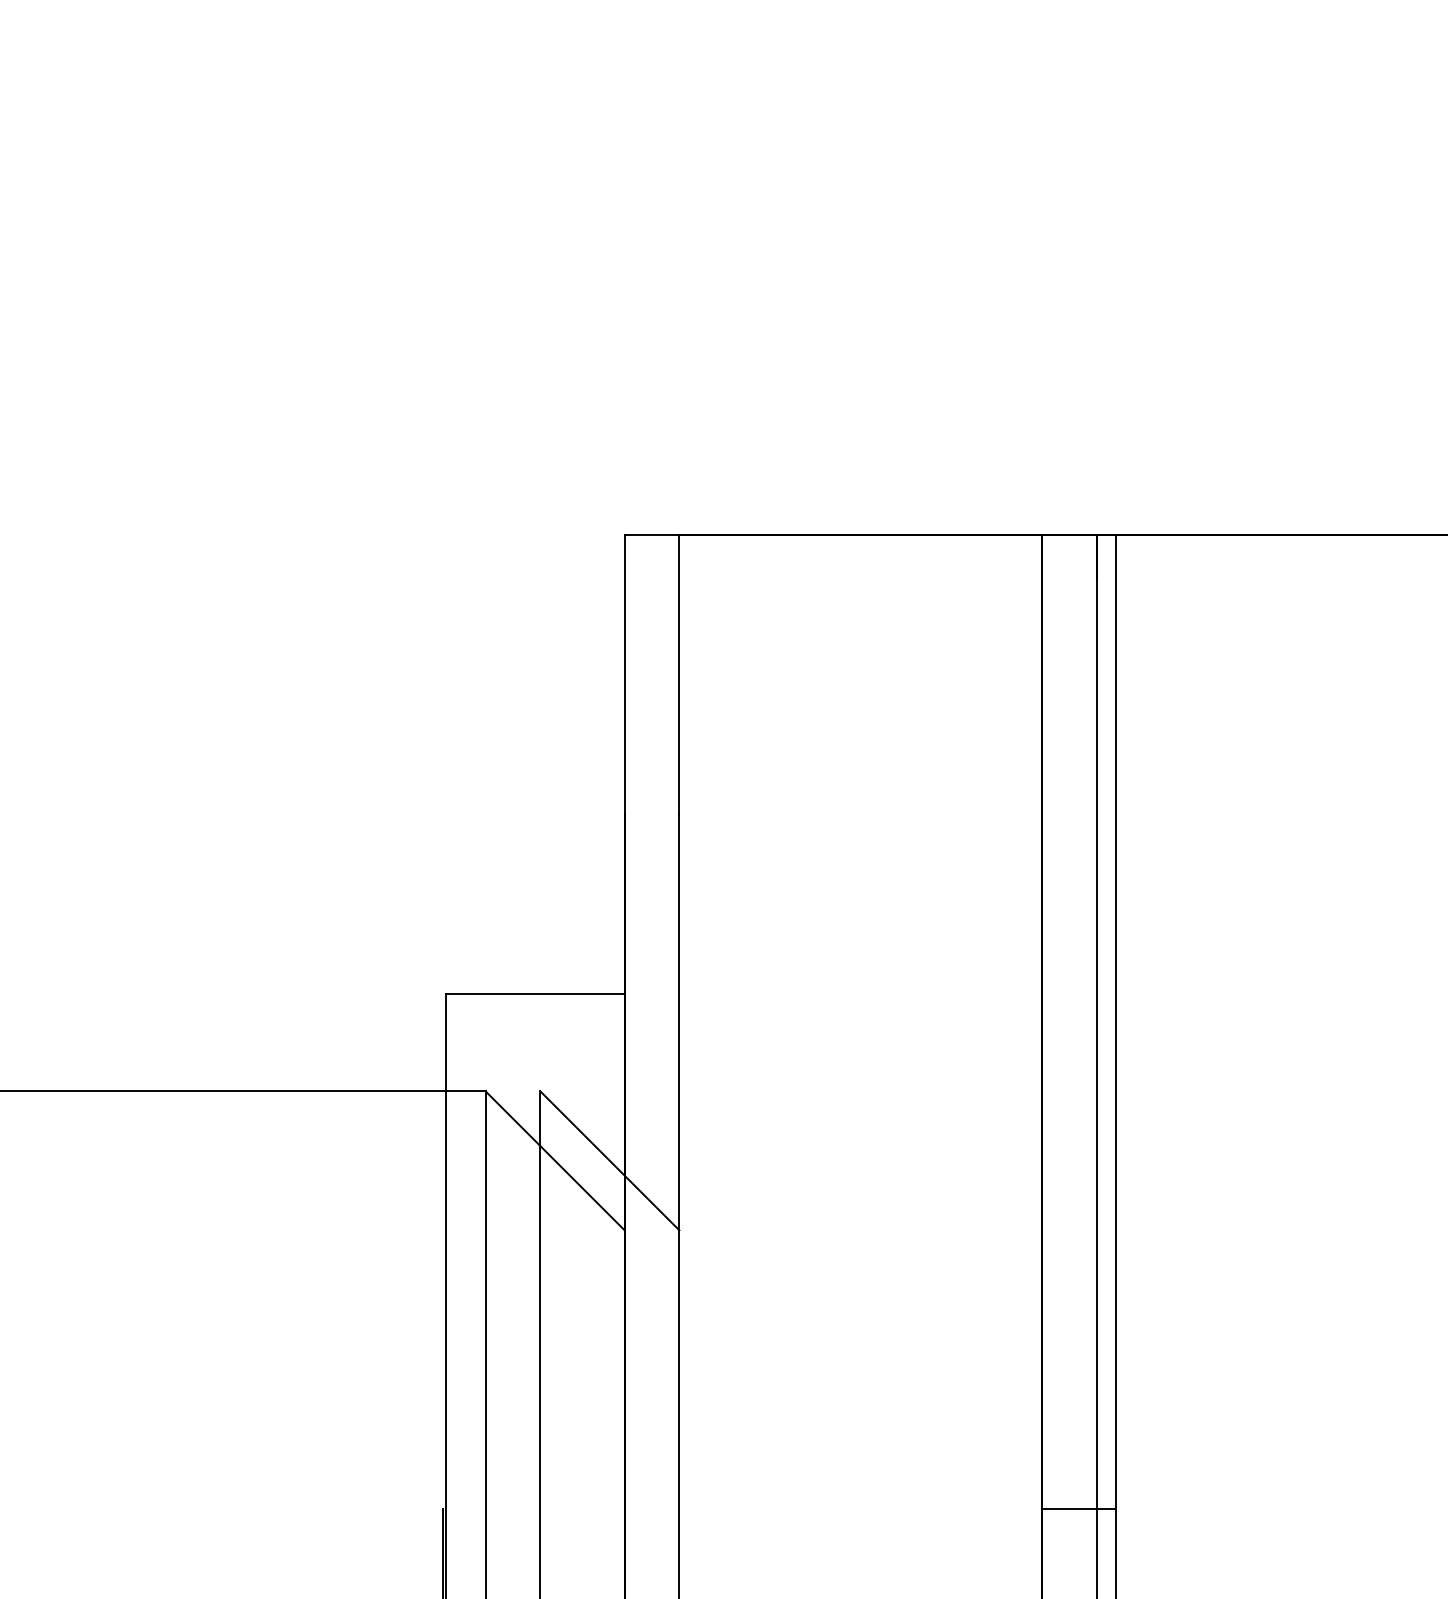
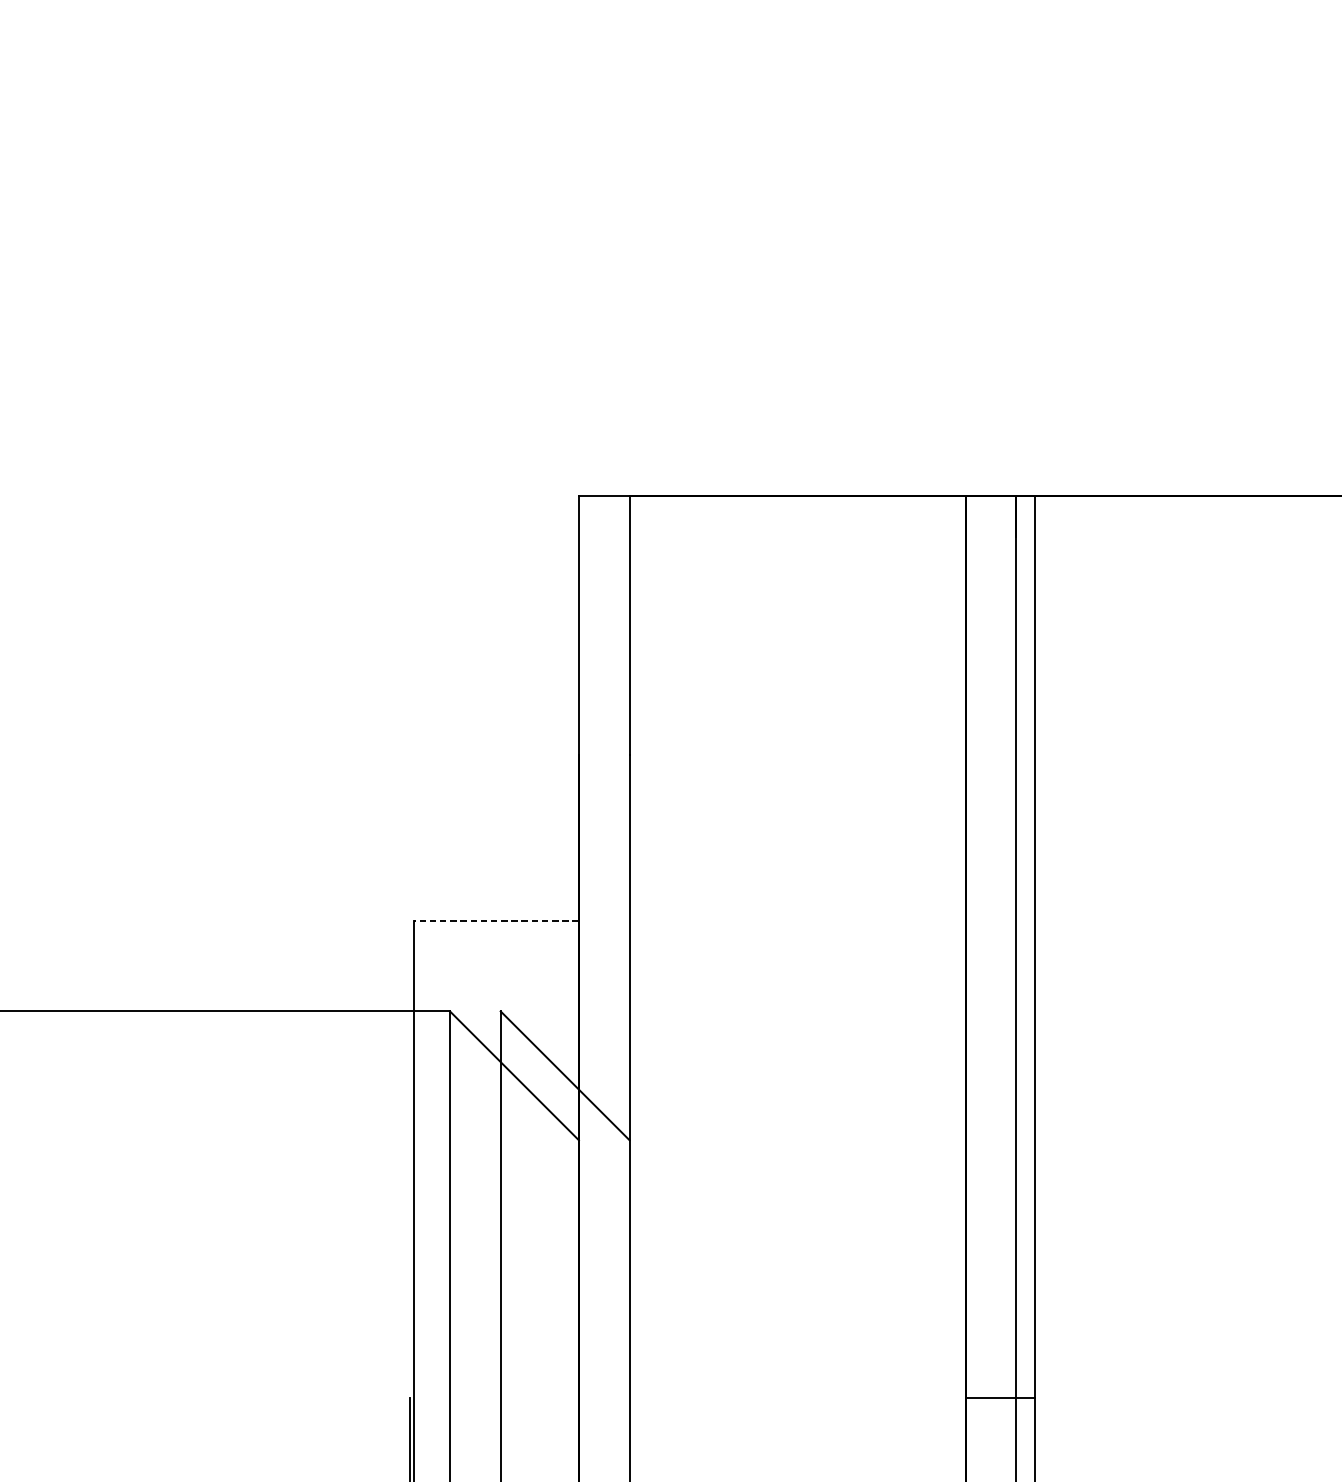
line: (535, 993) -> (496, 920), solid -> dashed

